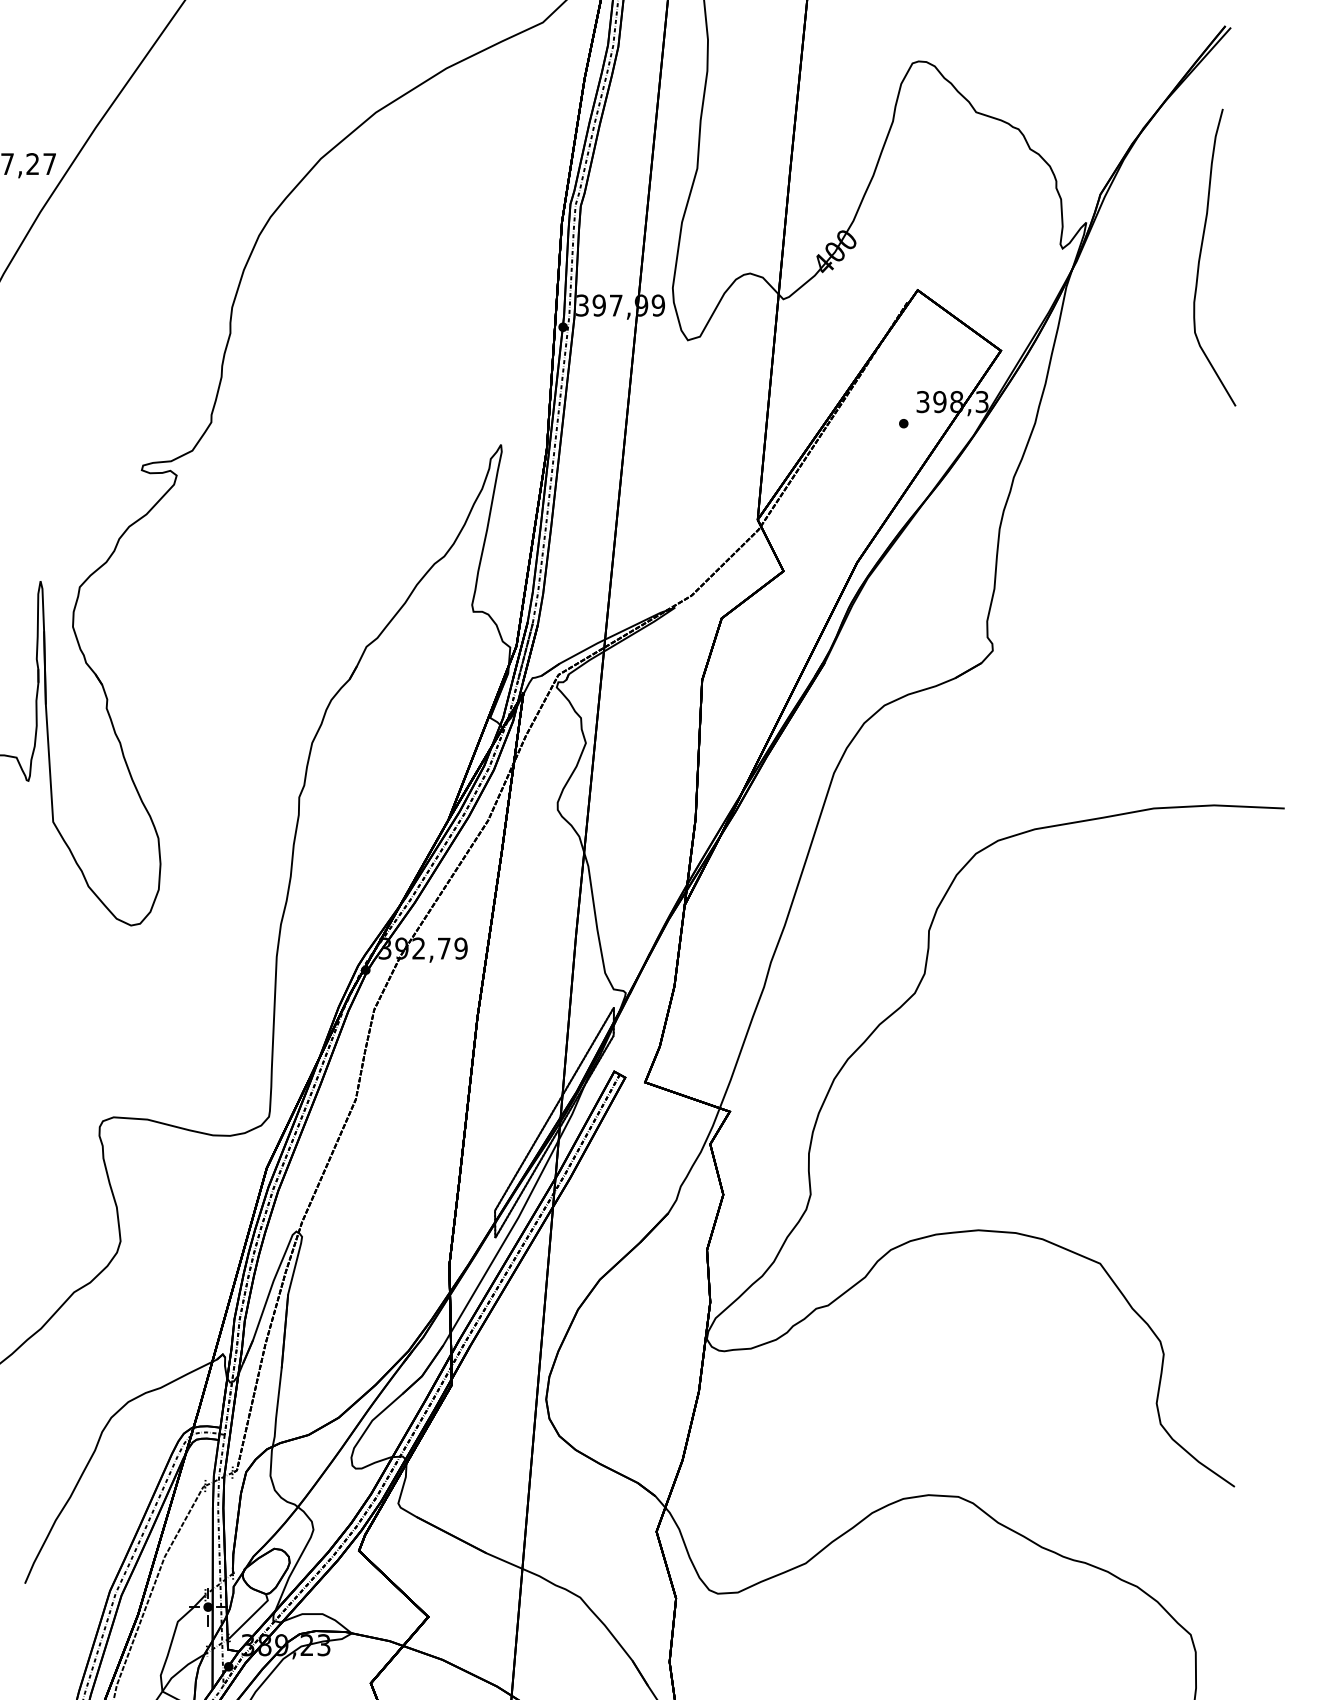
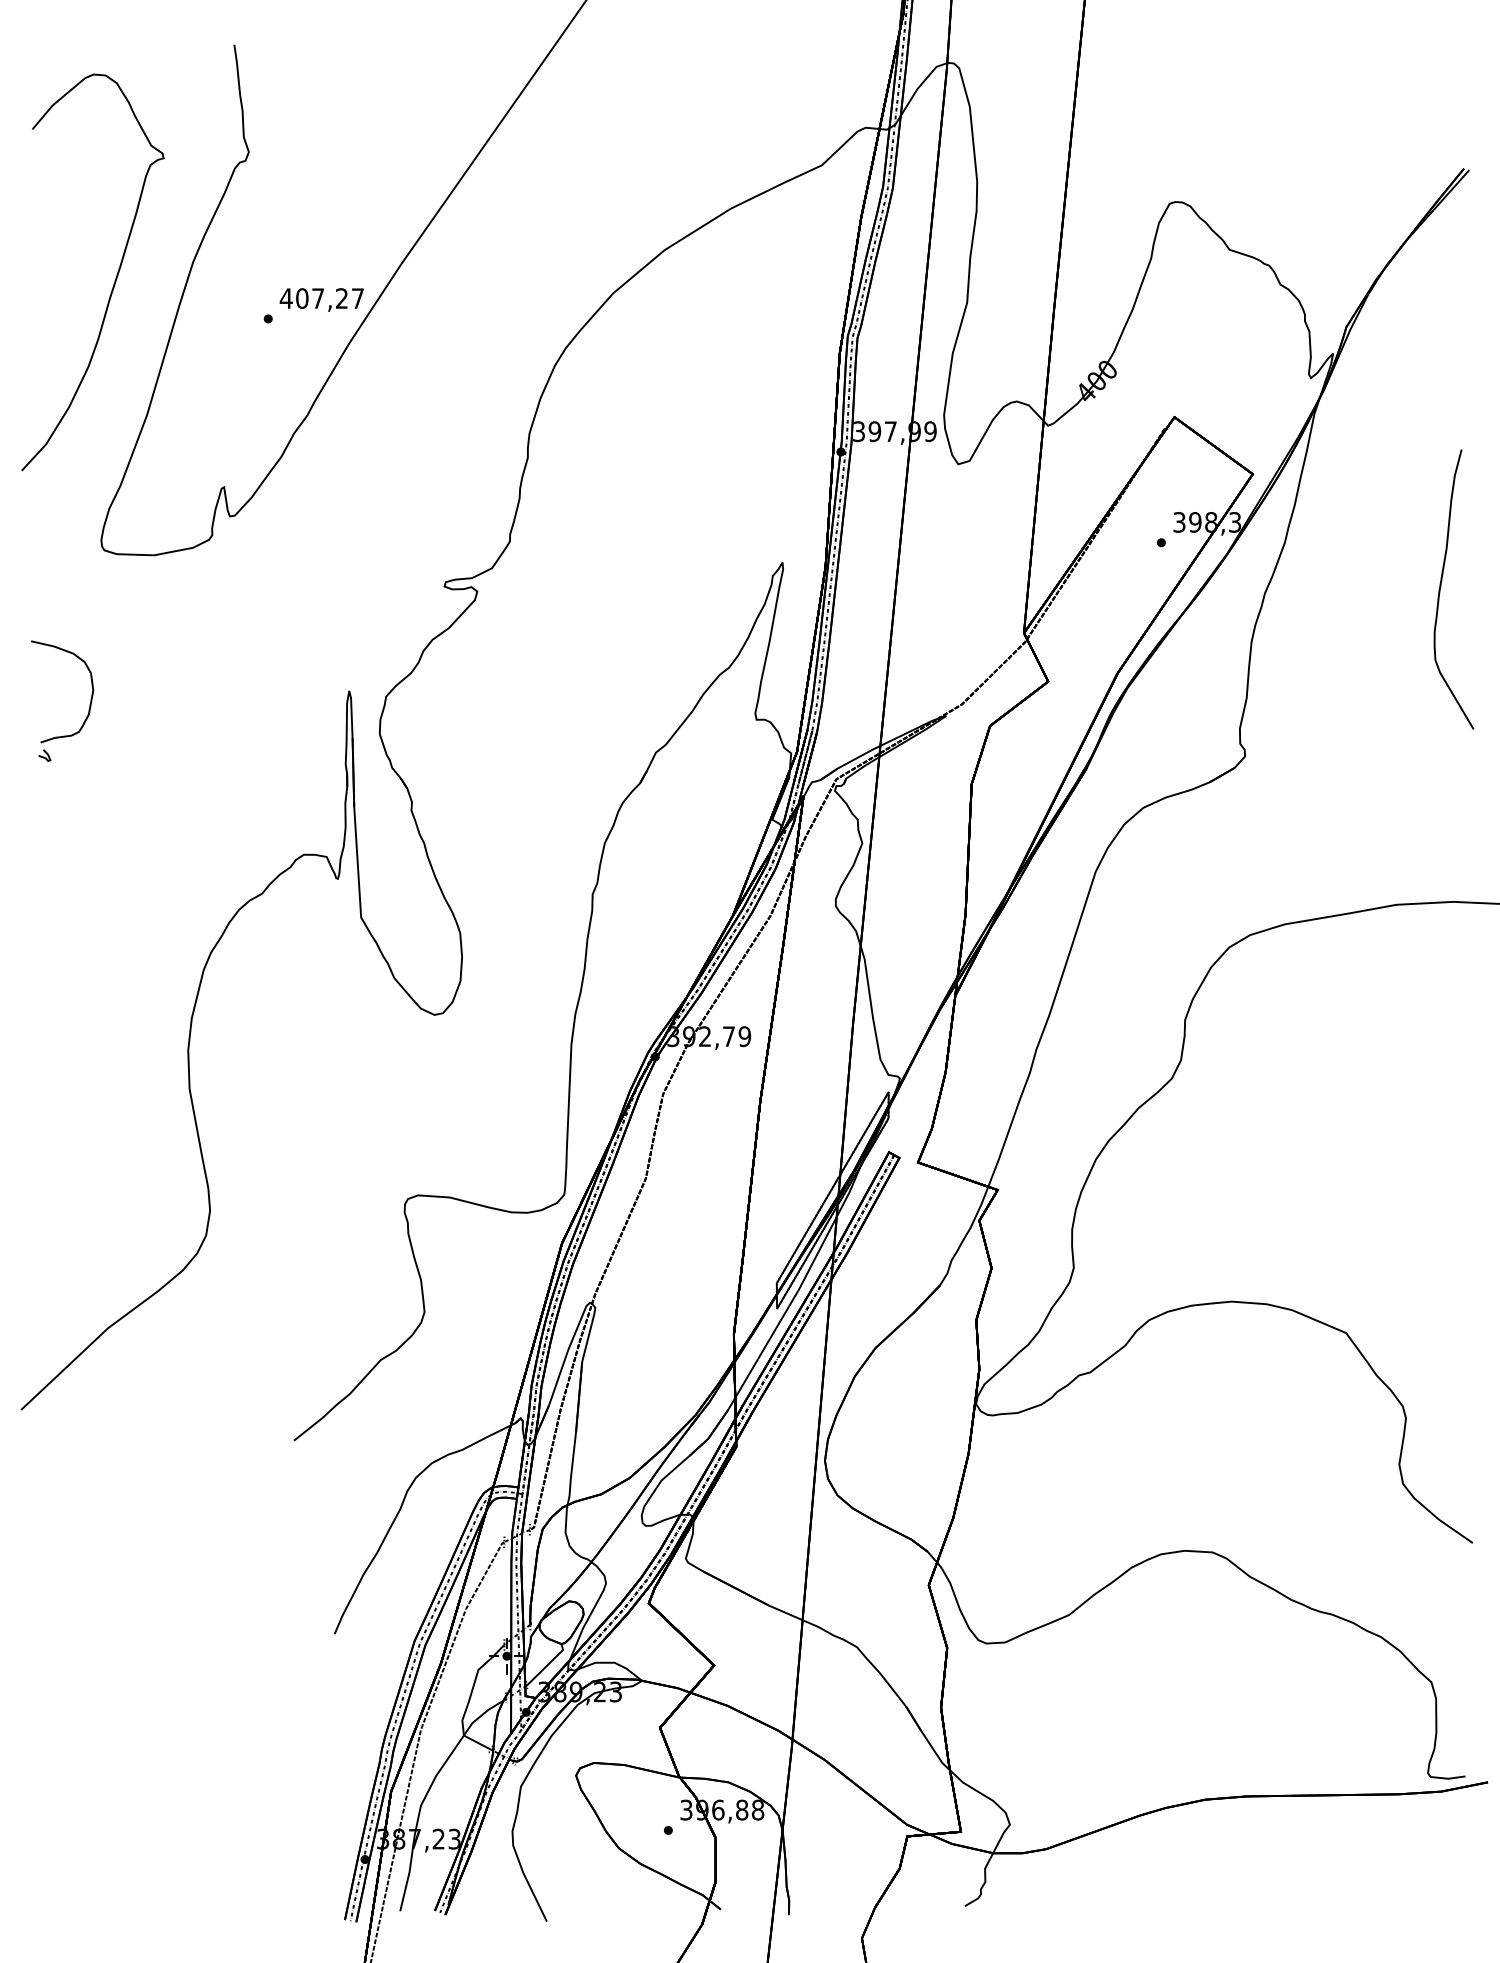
curve: (1201, 254) -> (1441, 586), moved

